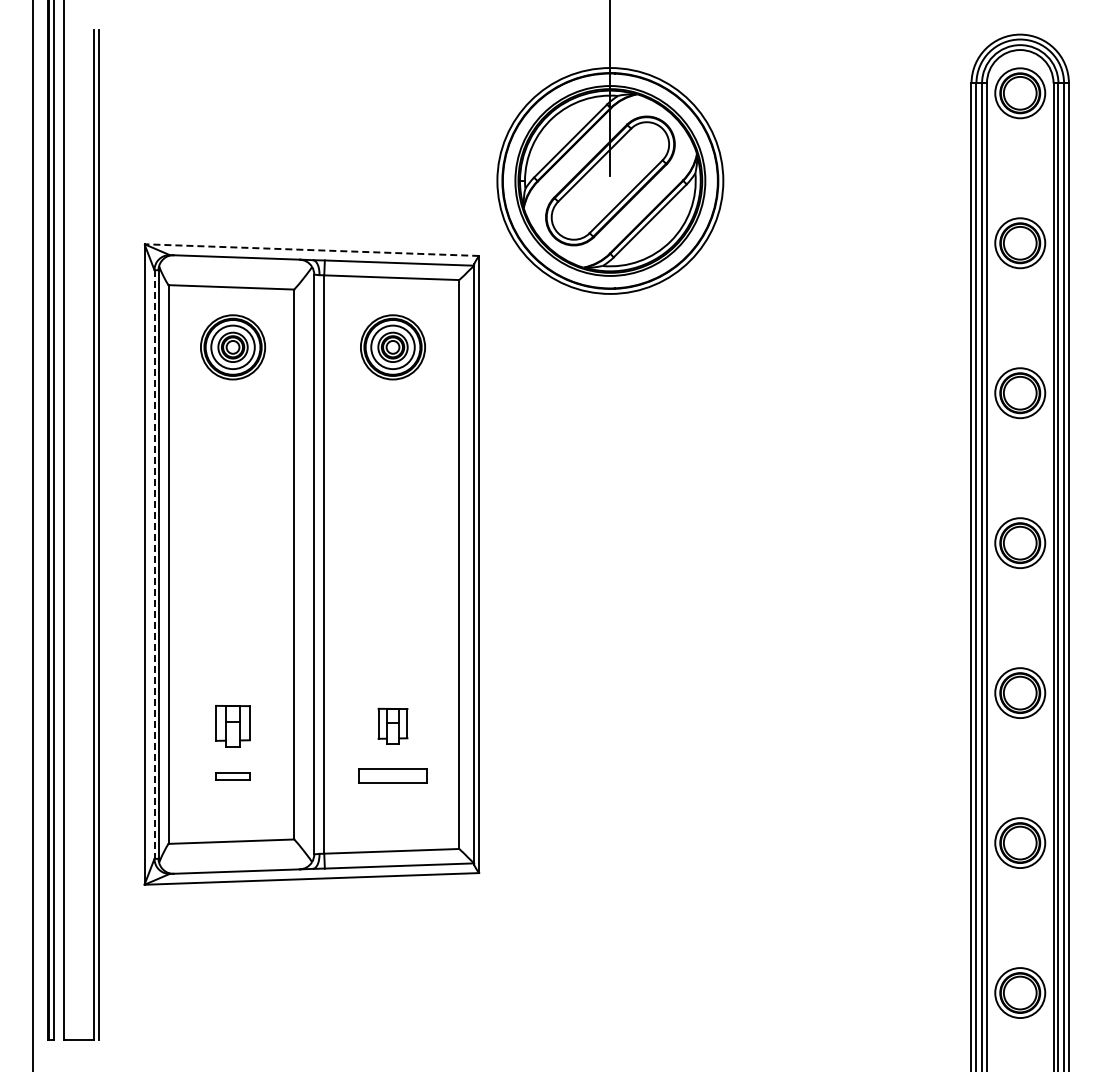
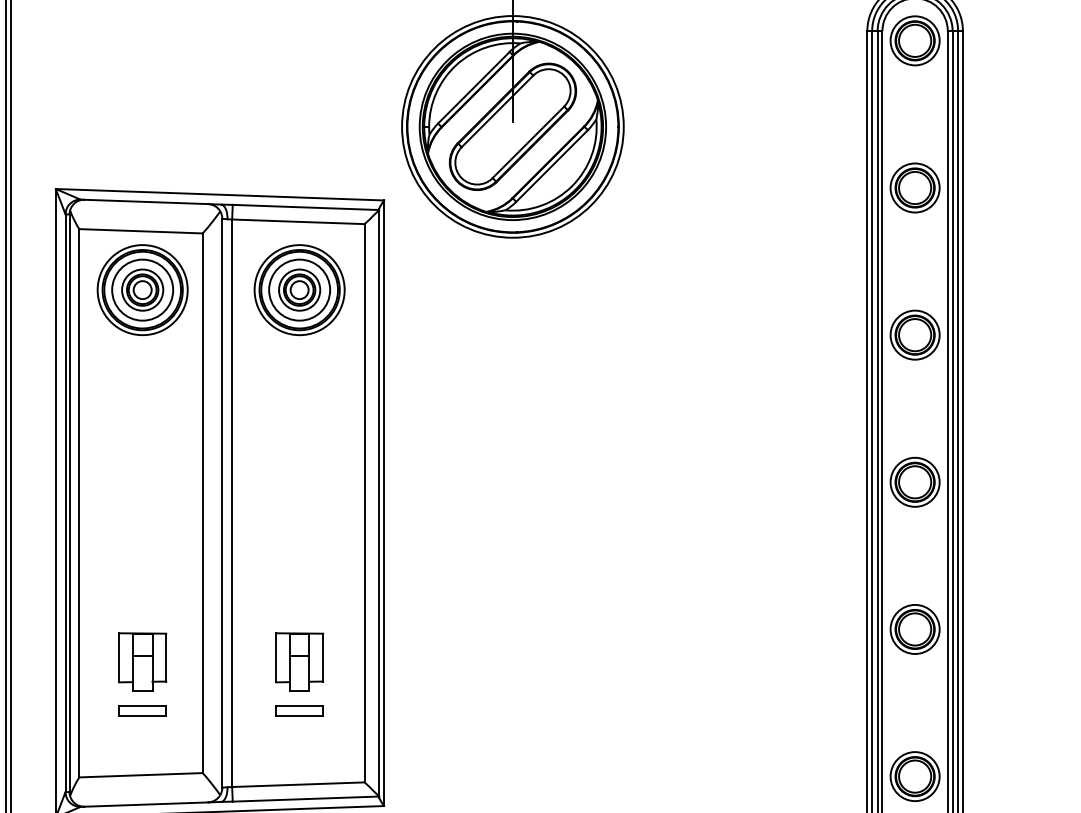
line: (311, 250) -> (219, 195), dashed -> solid
part: (232, 347) -> (142, 290), size x1.43
part: (392, 347) -> (299, 290), size x1.43
line: (154, 565) -> (65, 504), dashed -> solid
part: (232, 726) -> (142, 662), size x1.43
part: (392, 726) -> (299, 662), size x1.67
part: (232, 775) -> (142, 710), size x1.43
part: (392, 775) -> (299, 710), size x0.71

